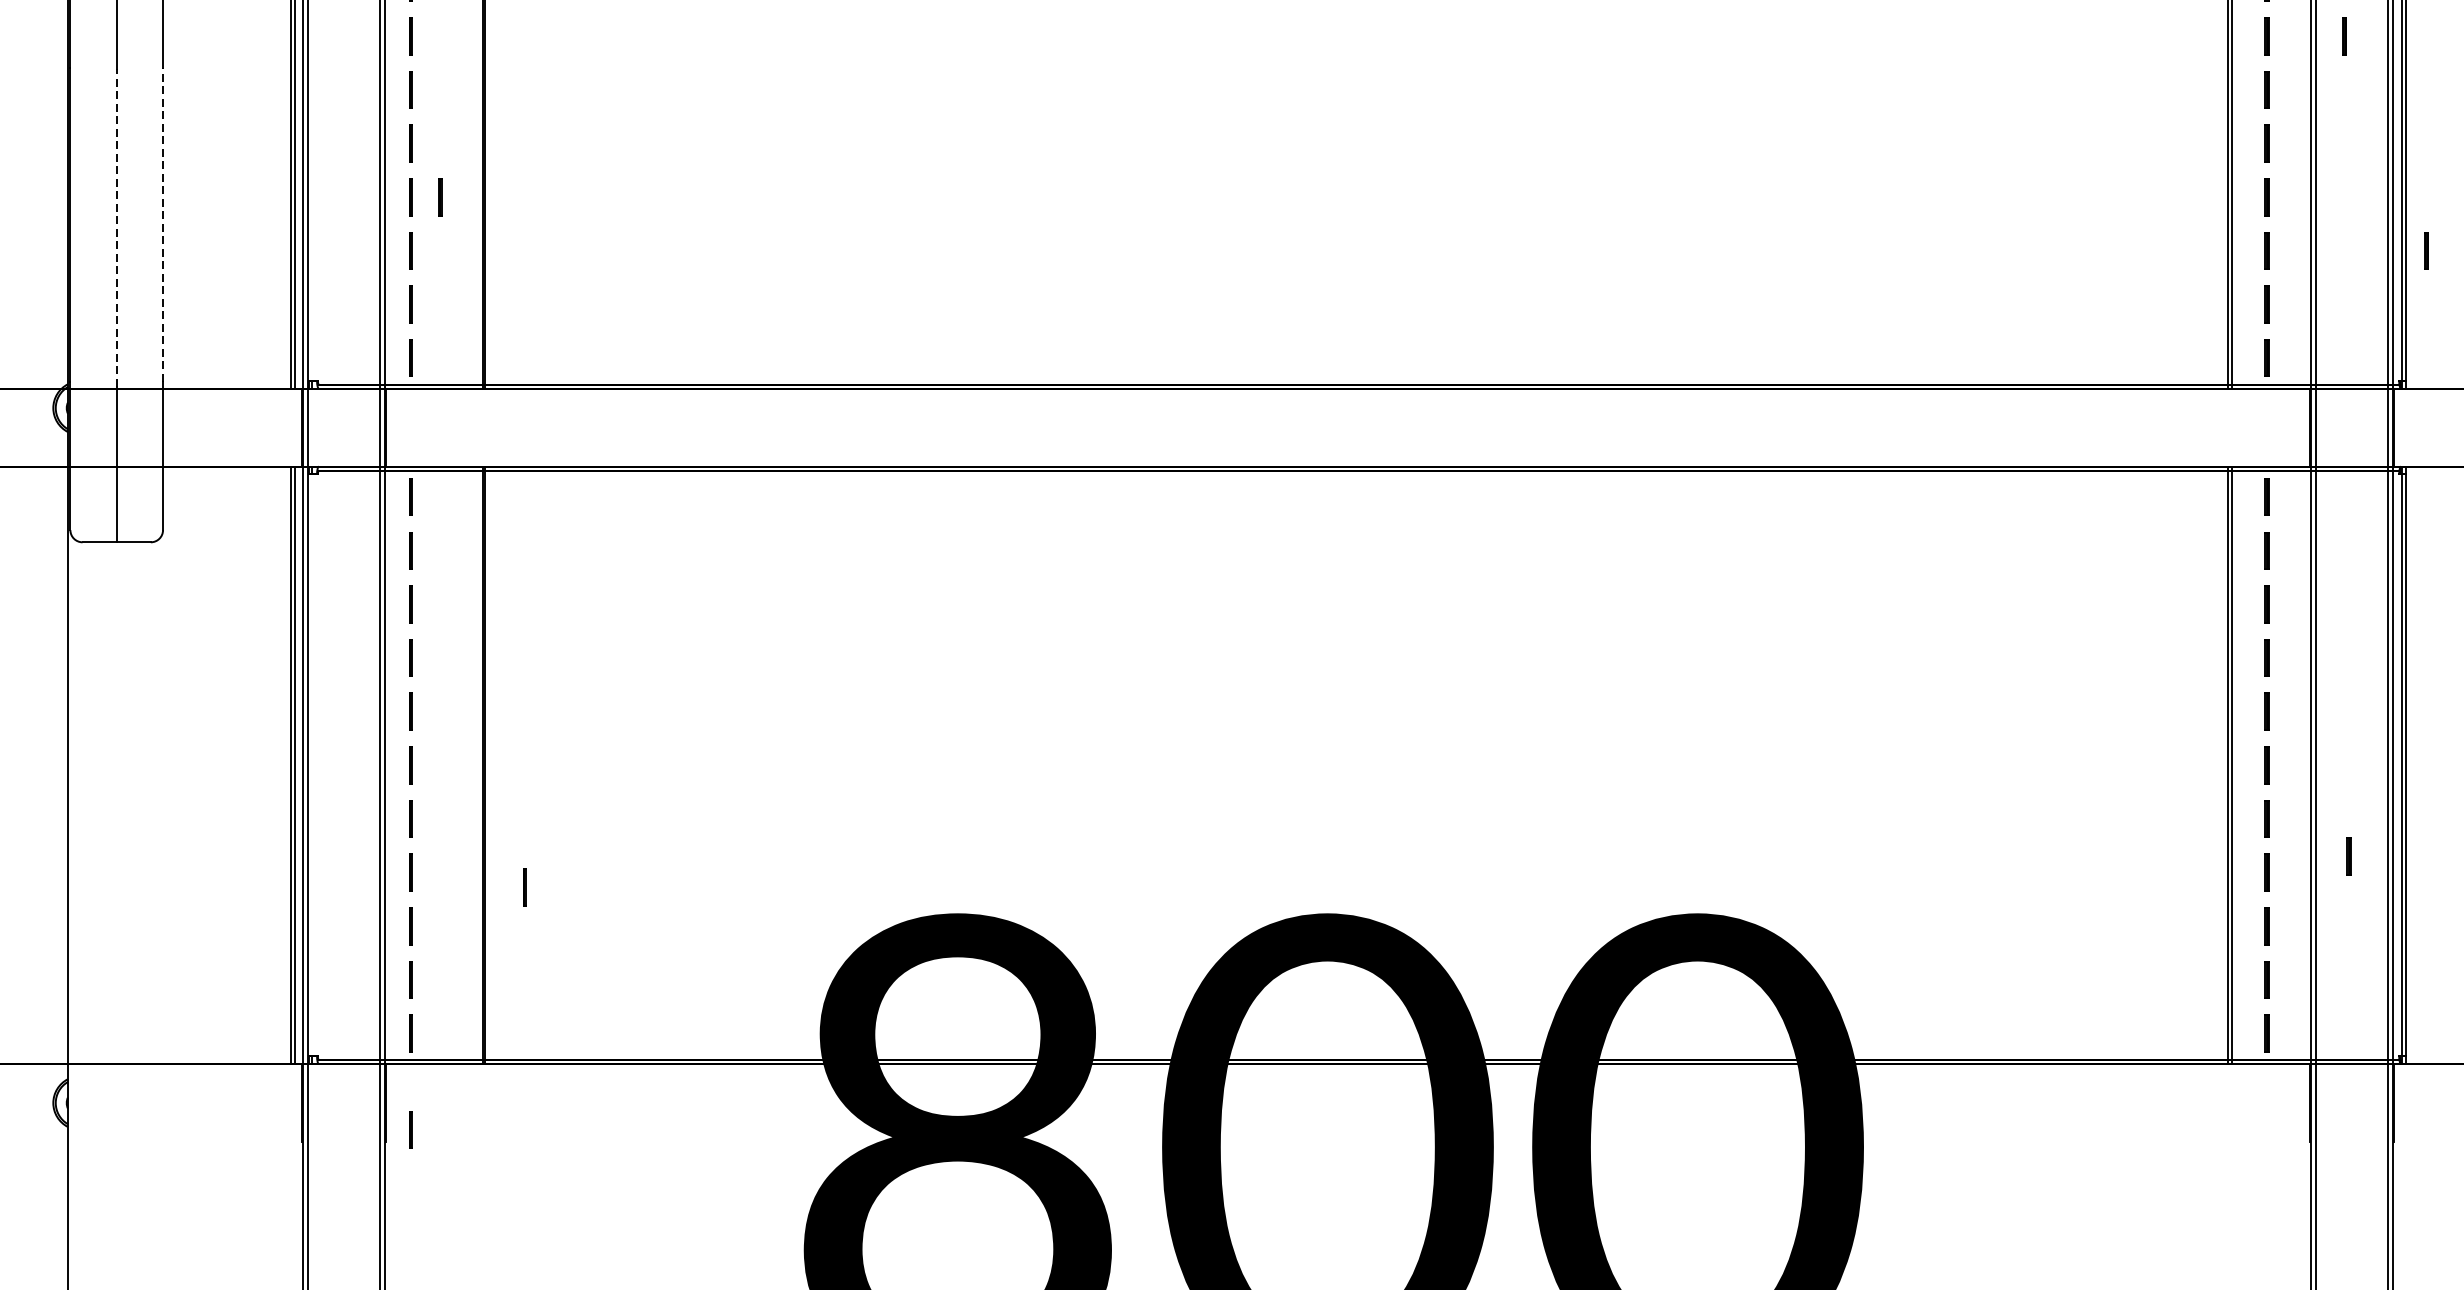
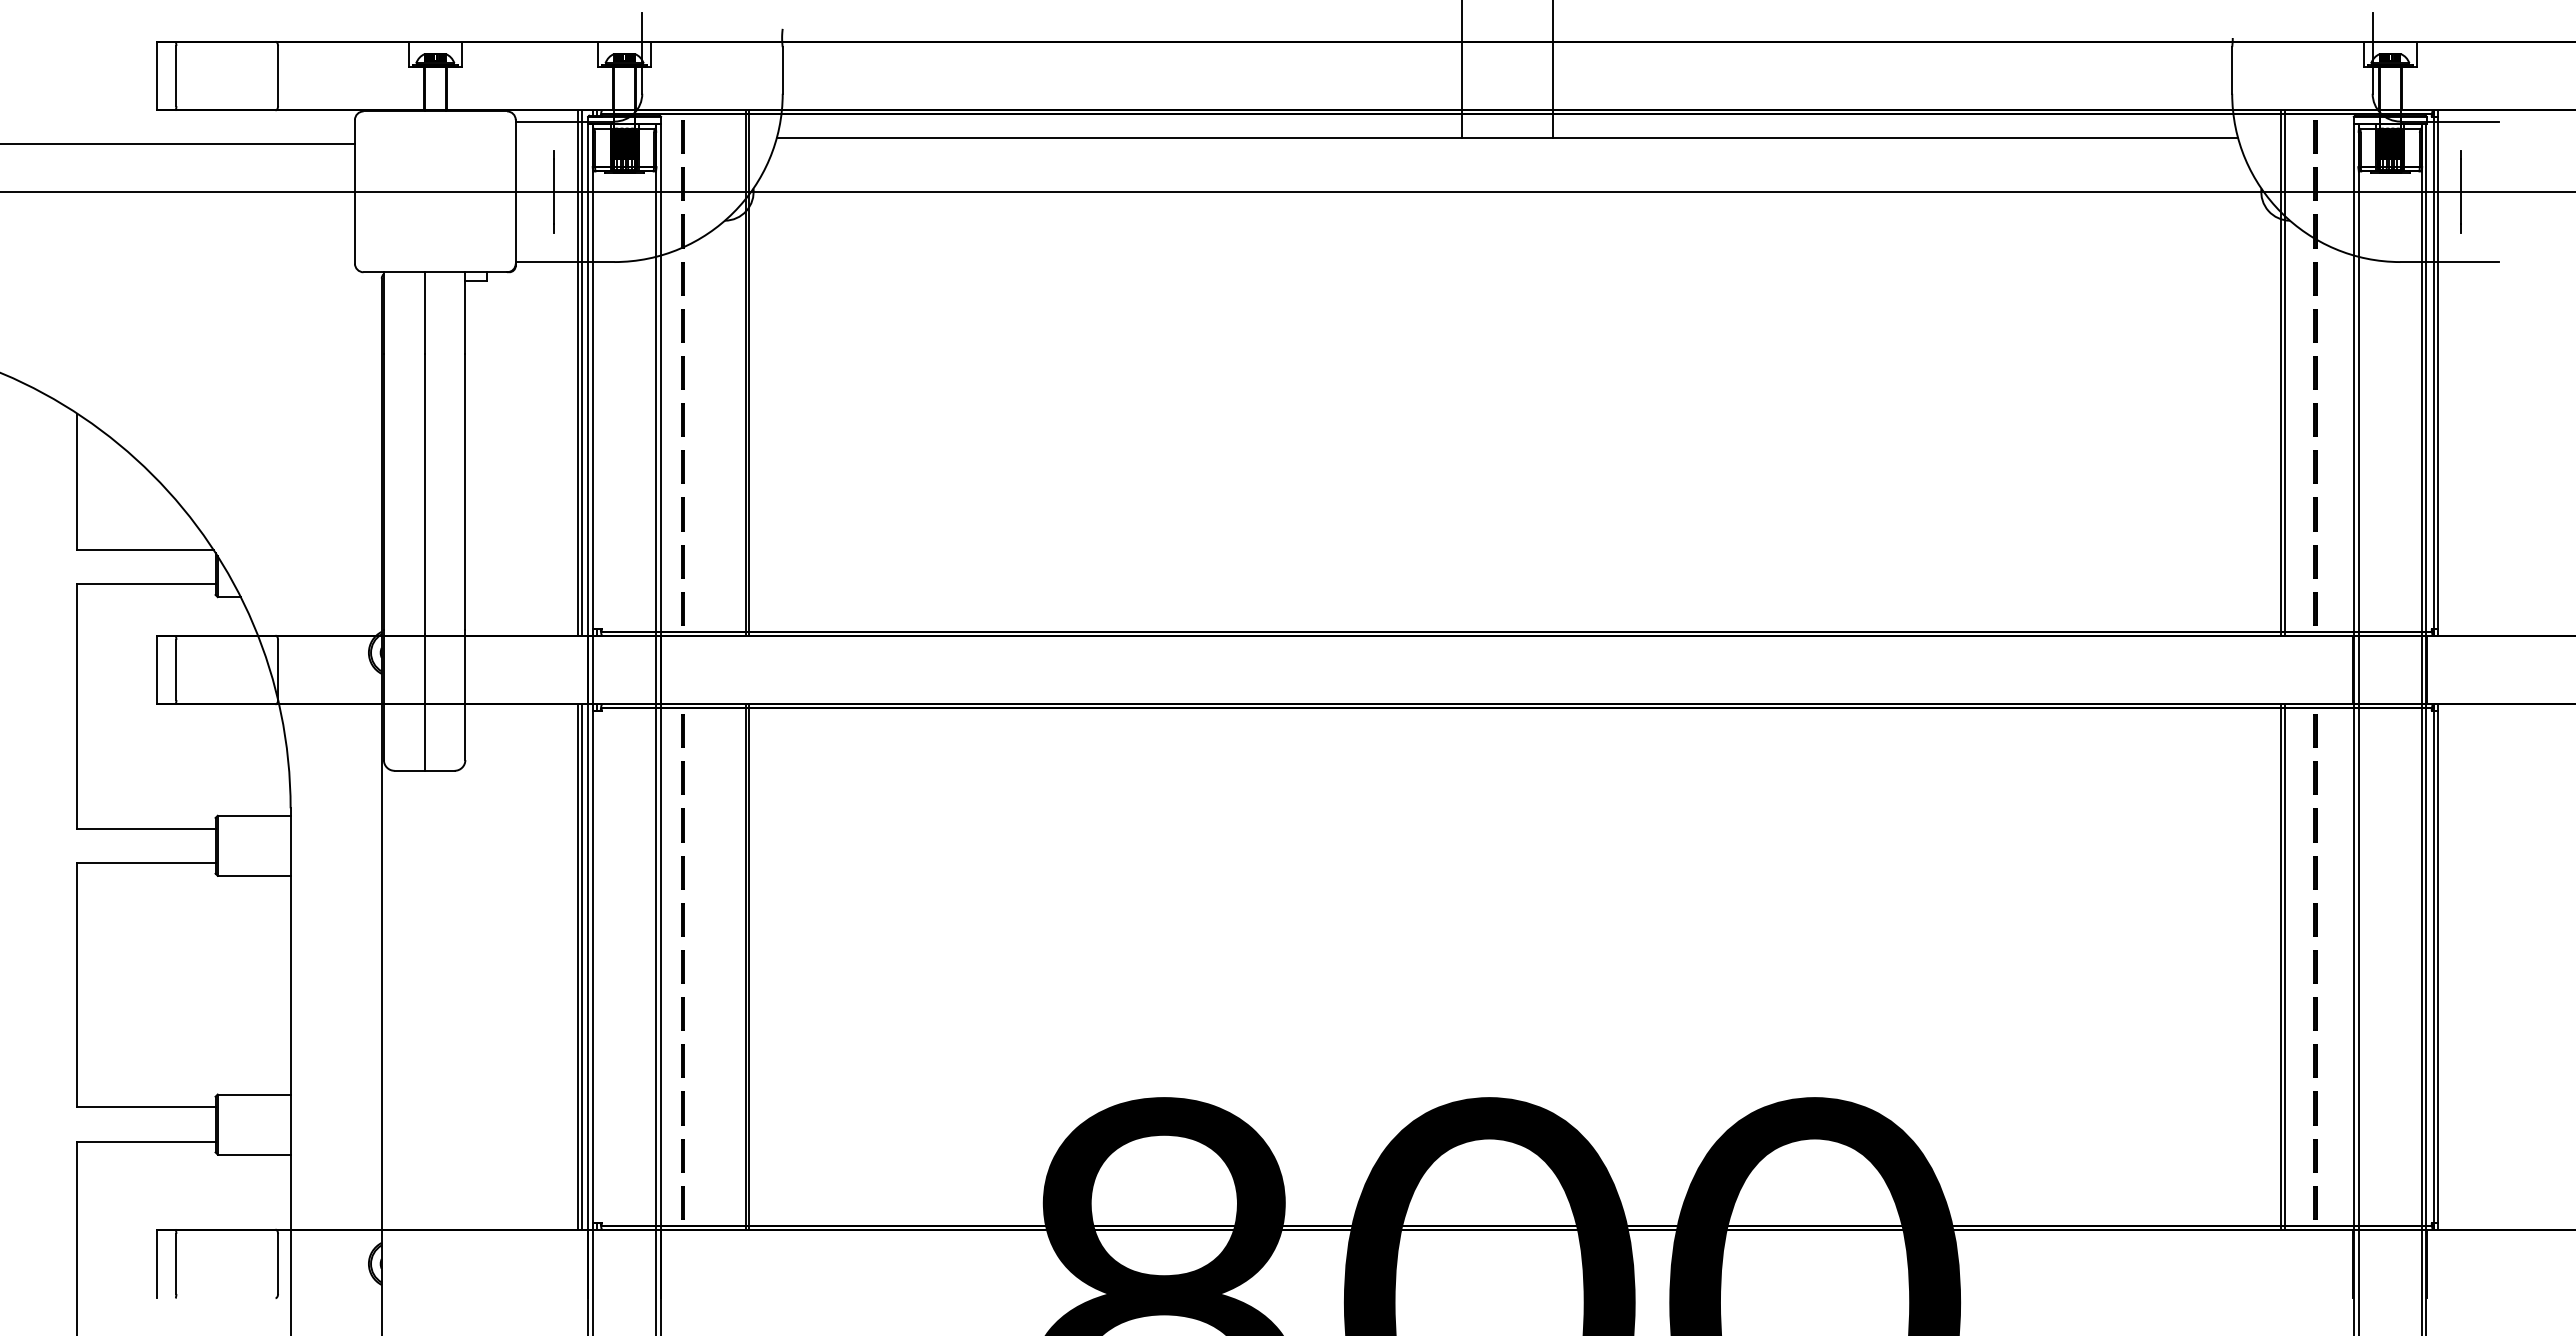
line: (2344, 35) -> (2383, 325), removed
line: (439, 196) -> (708, 466), removed
line: (163, 224) -> (465, 491), dashed -> solid
line: (116, 226) -> (424, 493), dashed -> solid
line: (2426, 250) -> (2455, 514), removed
line: (2348, 855) -> (2387, 1046), removed
line: (523, 886) -> (782, 1073), removed
line: (409, 1129) -> (682, 1287), removed

